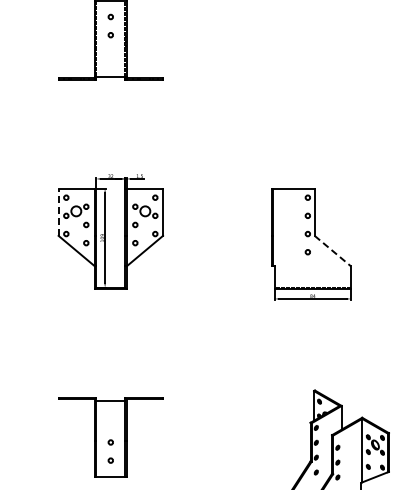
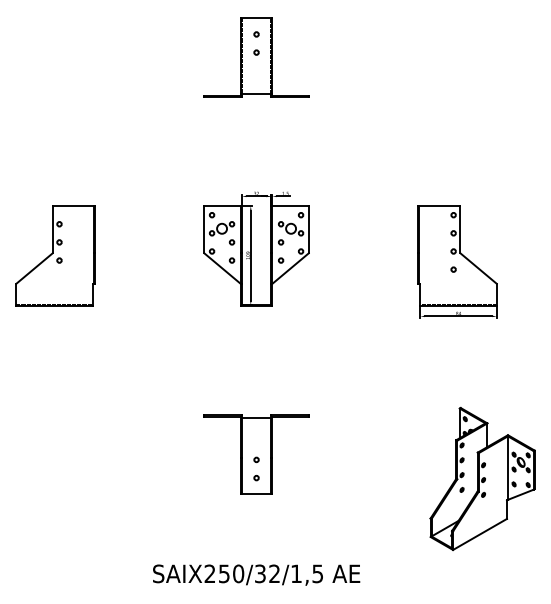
line: (58, 212) -> (204, 229), dashed -> solid
line: (332, 251) -> (478, 268), dashed -> solid

